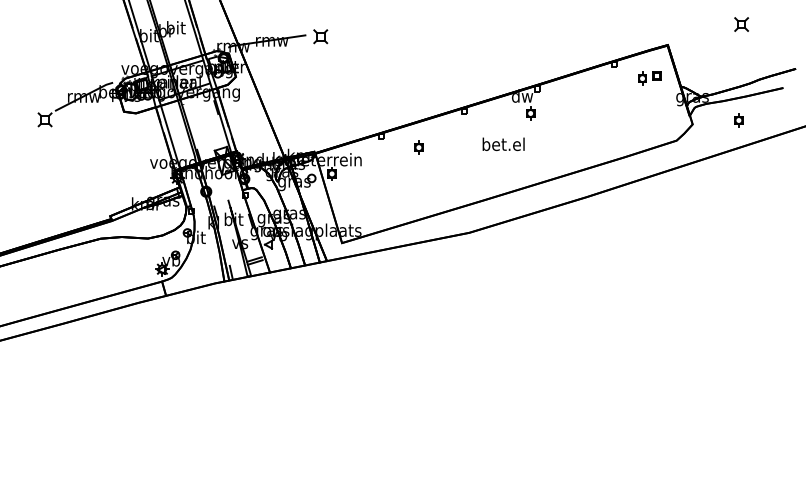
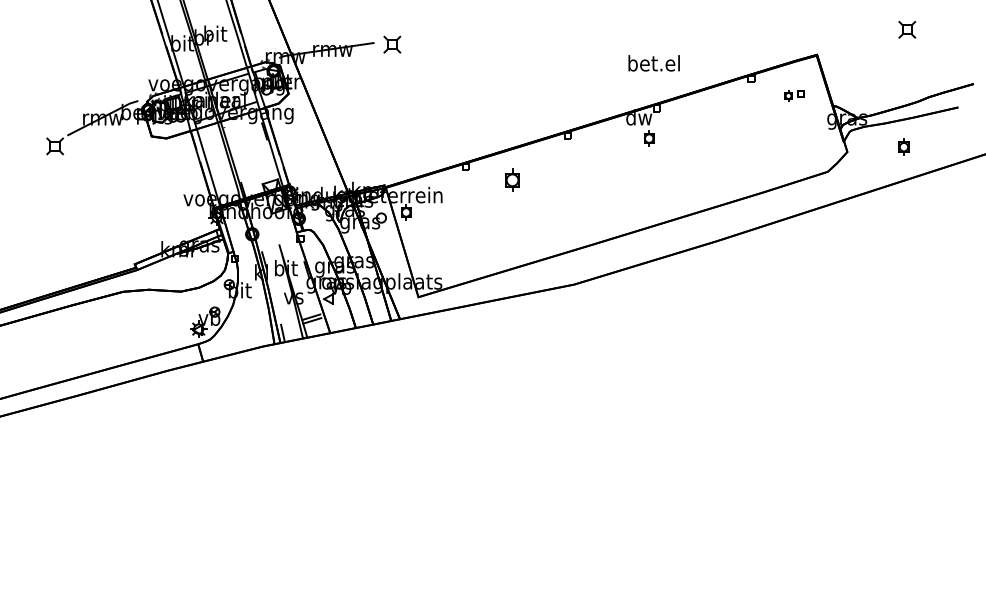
part: (649, 78) -> (794, 95), size x0.7
text: (503, 144) -> (653, 63), moved
part: (418, 147) -> (512, 180), size x1.4

